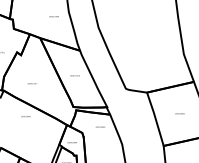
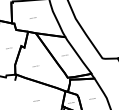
text: (53, 16) -> (32, 18), moved
text: (25, 116) -> (36, 100), moved
text: (100, 126) -> (92, 98), moved

